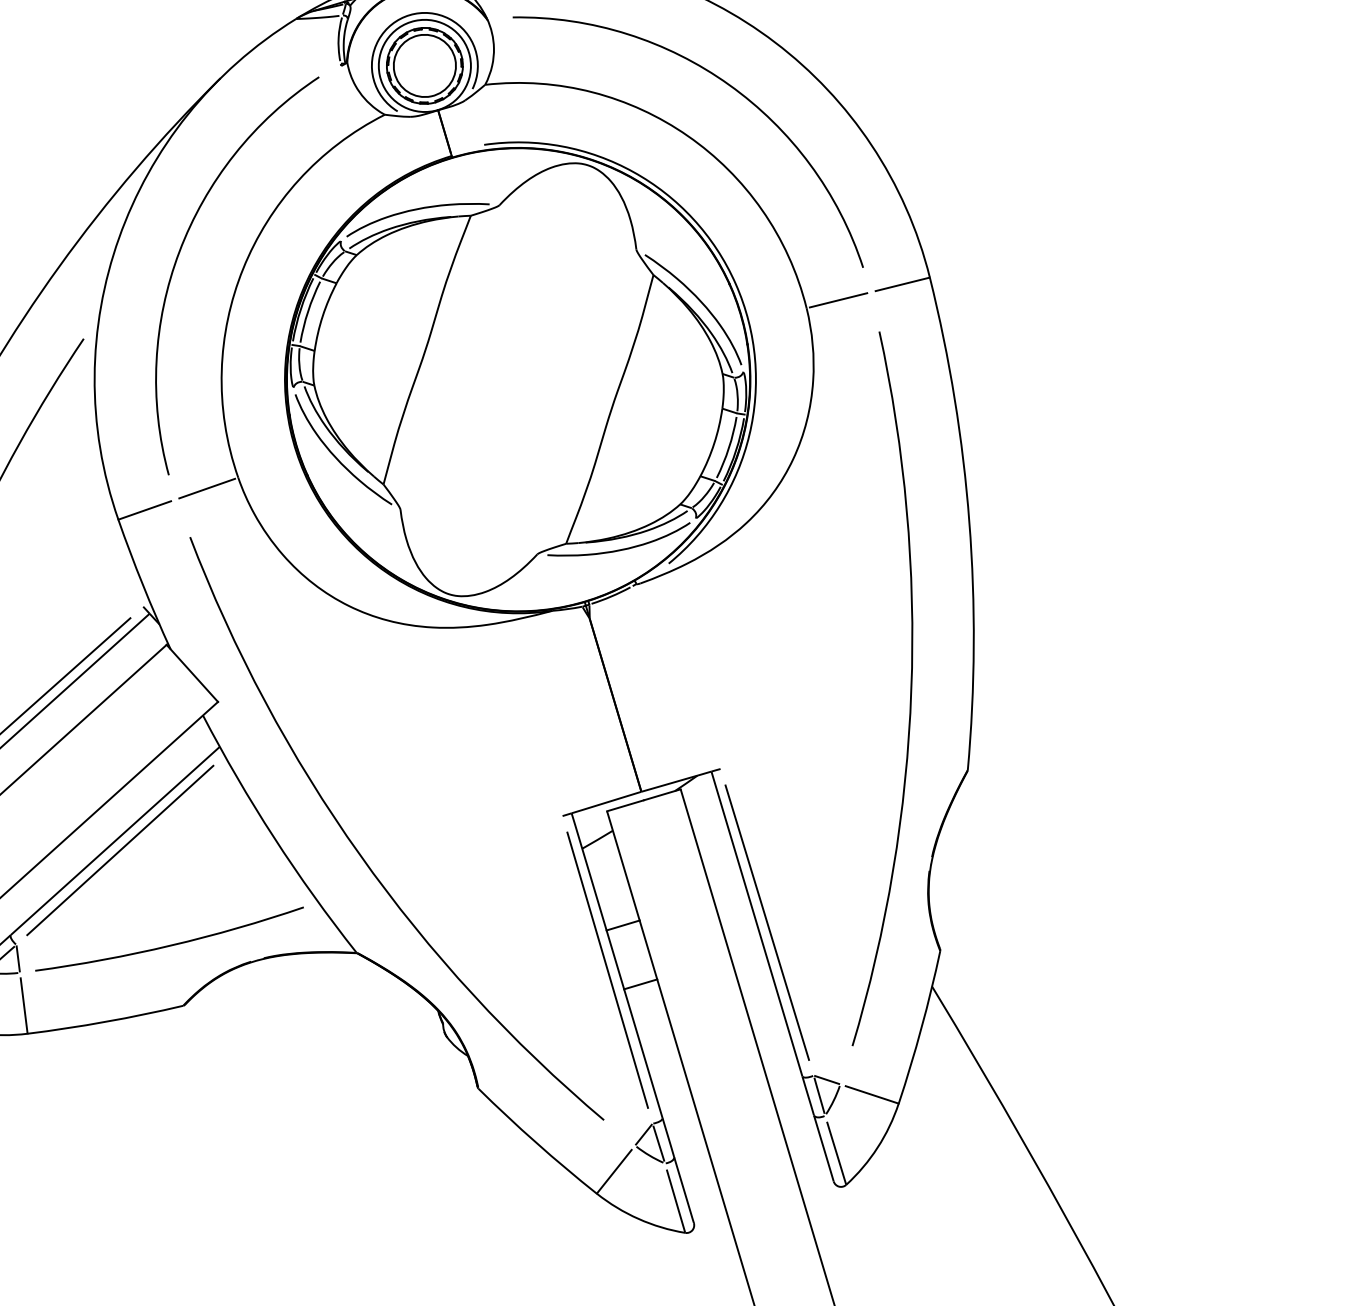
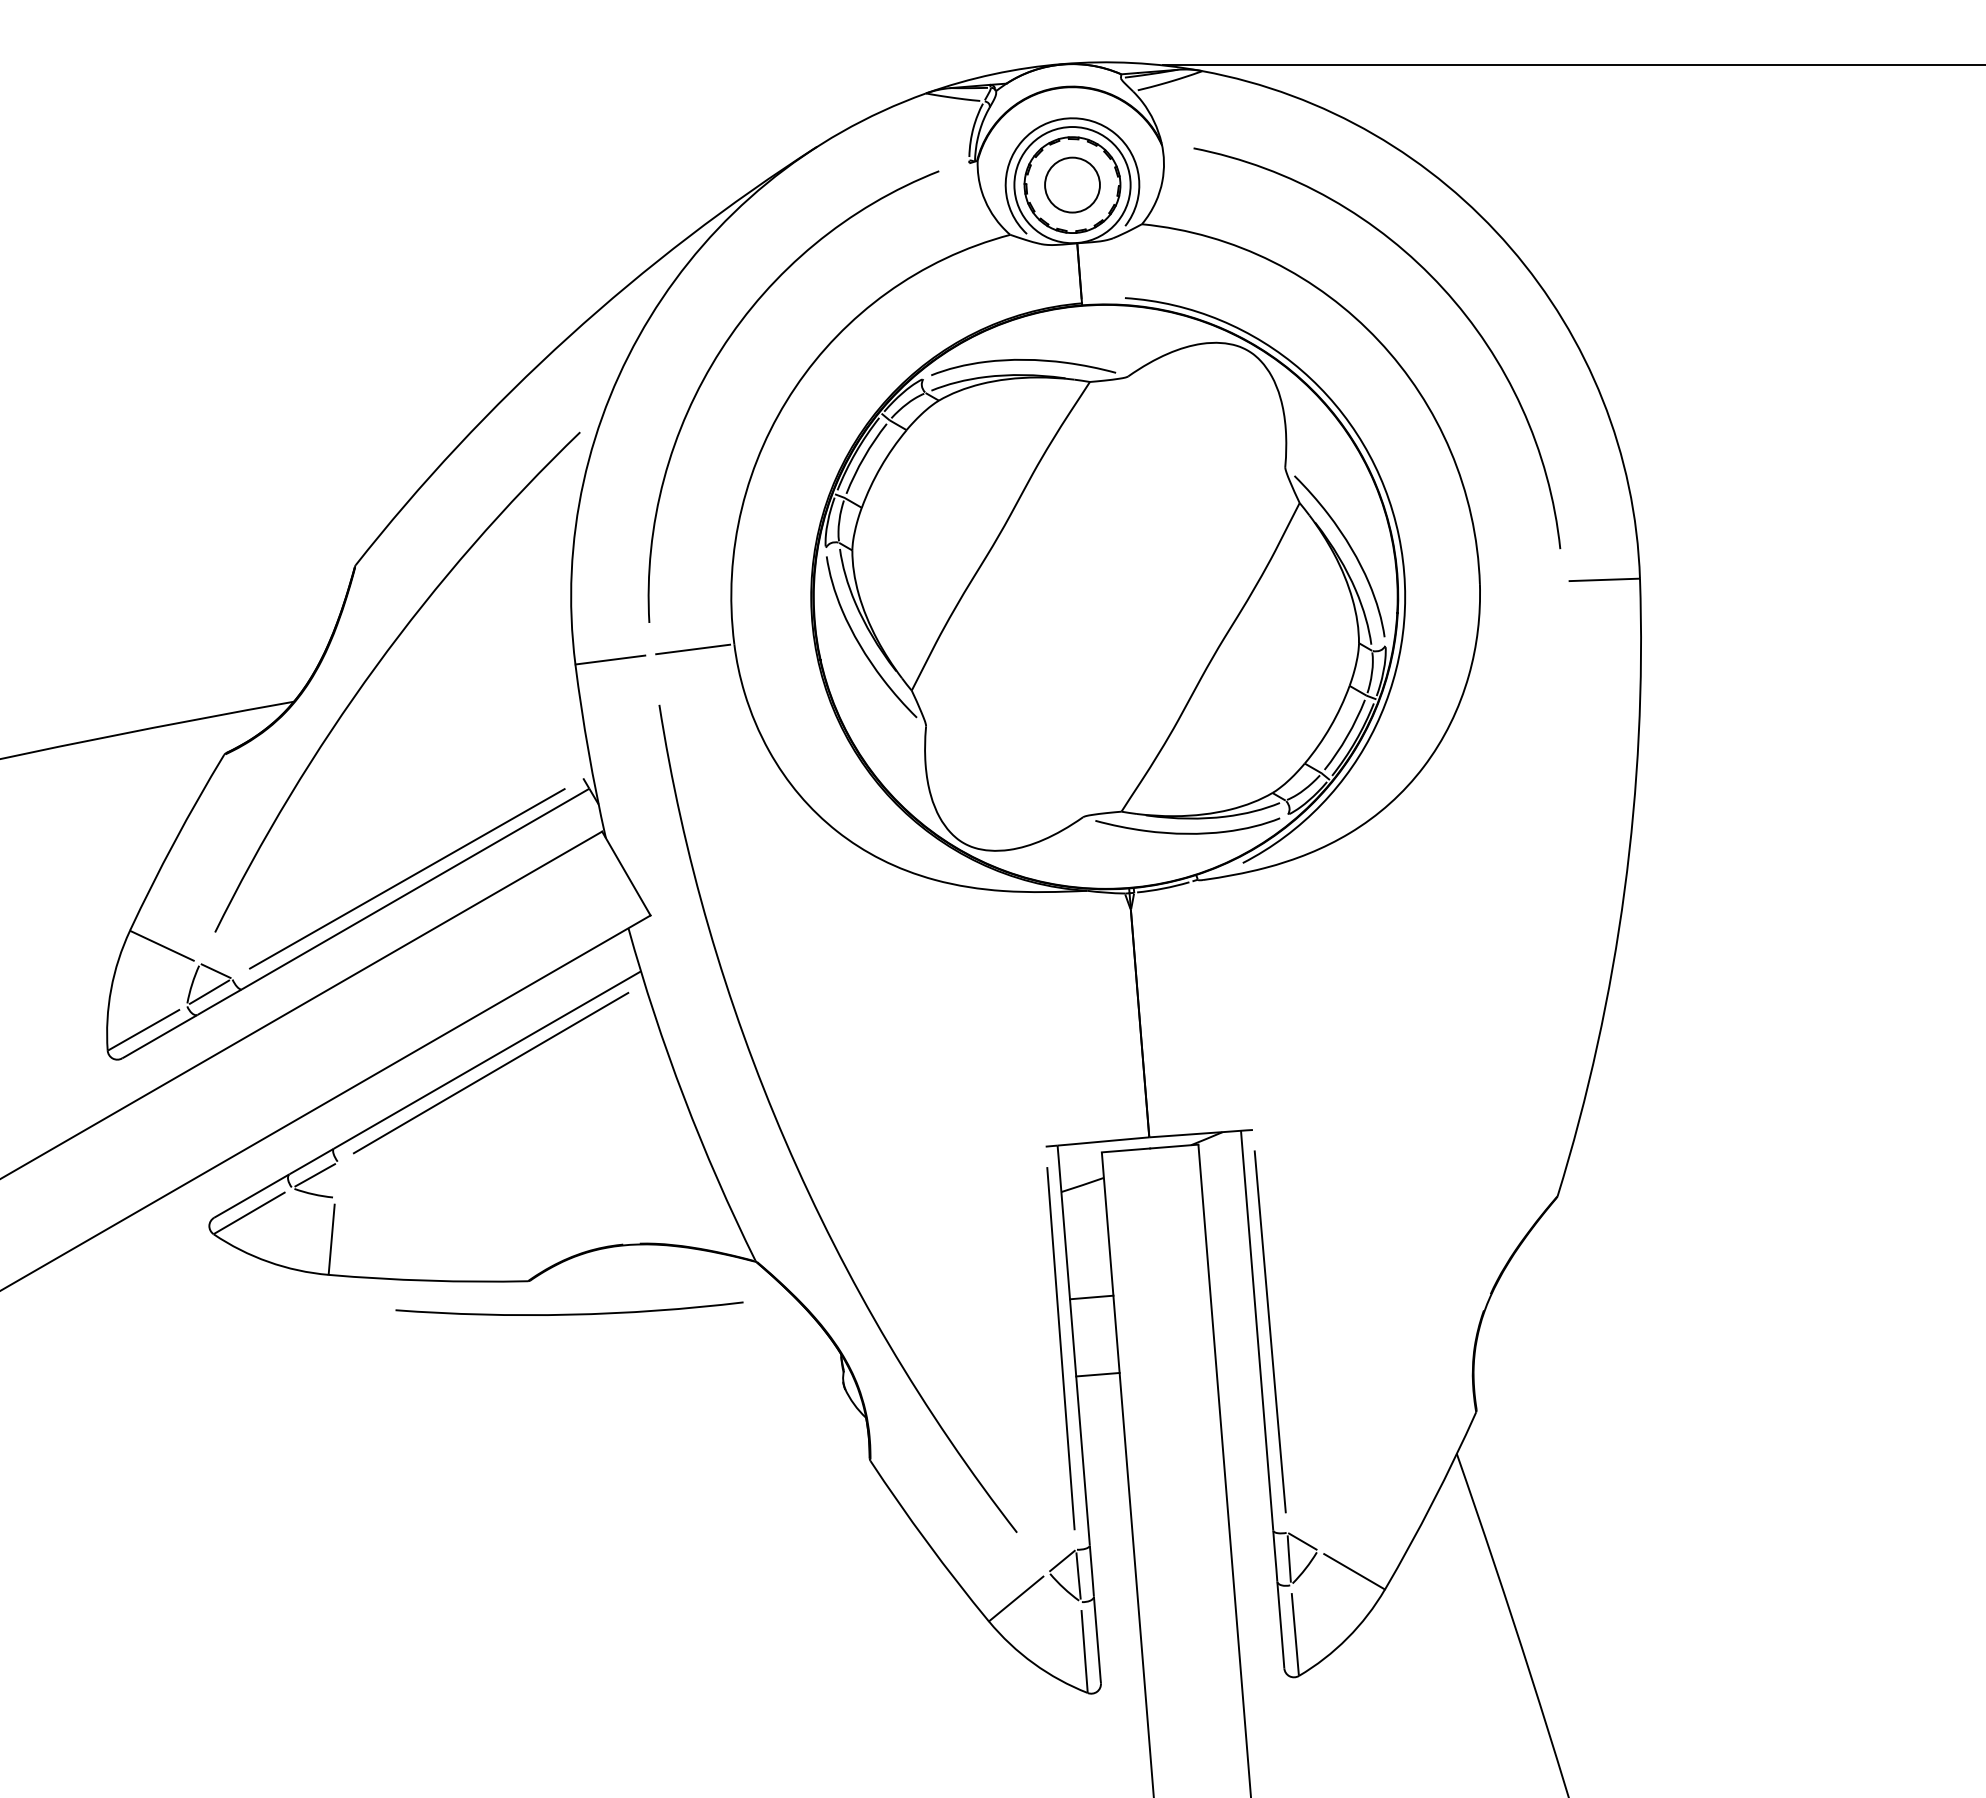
circle: (424, 65) -> (1072, 184), size x0.7
line: (838, 300) -> (1521, 582), removed
arc: (910, 690) -> (1507, 1083), removed
arc: (170, 944) -> (569, 1313), moved
line: (17, 958) -> (336, 1179), removed

